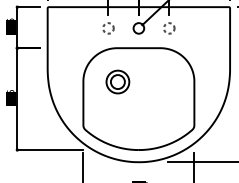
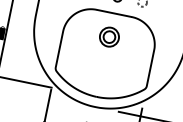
part: (117, 81) -> (109, 36), moved

